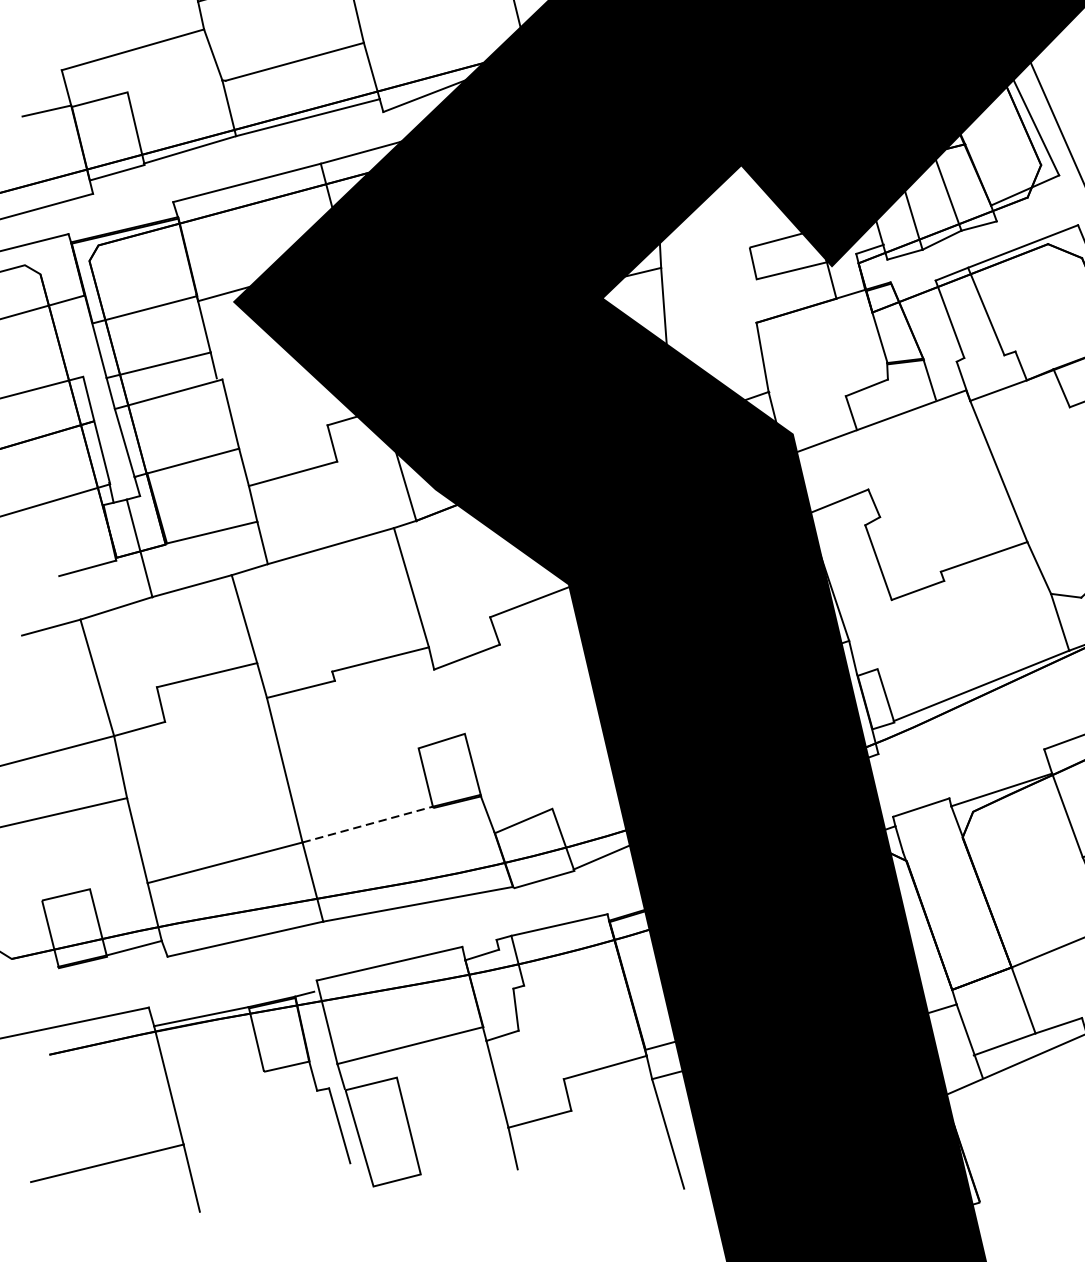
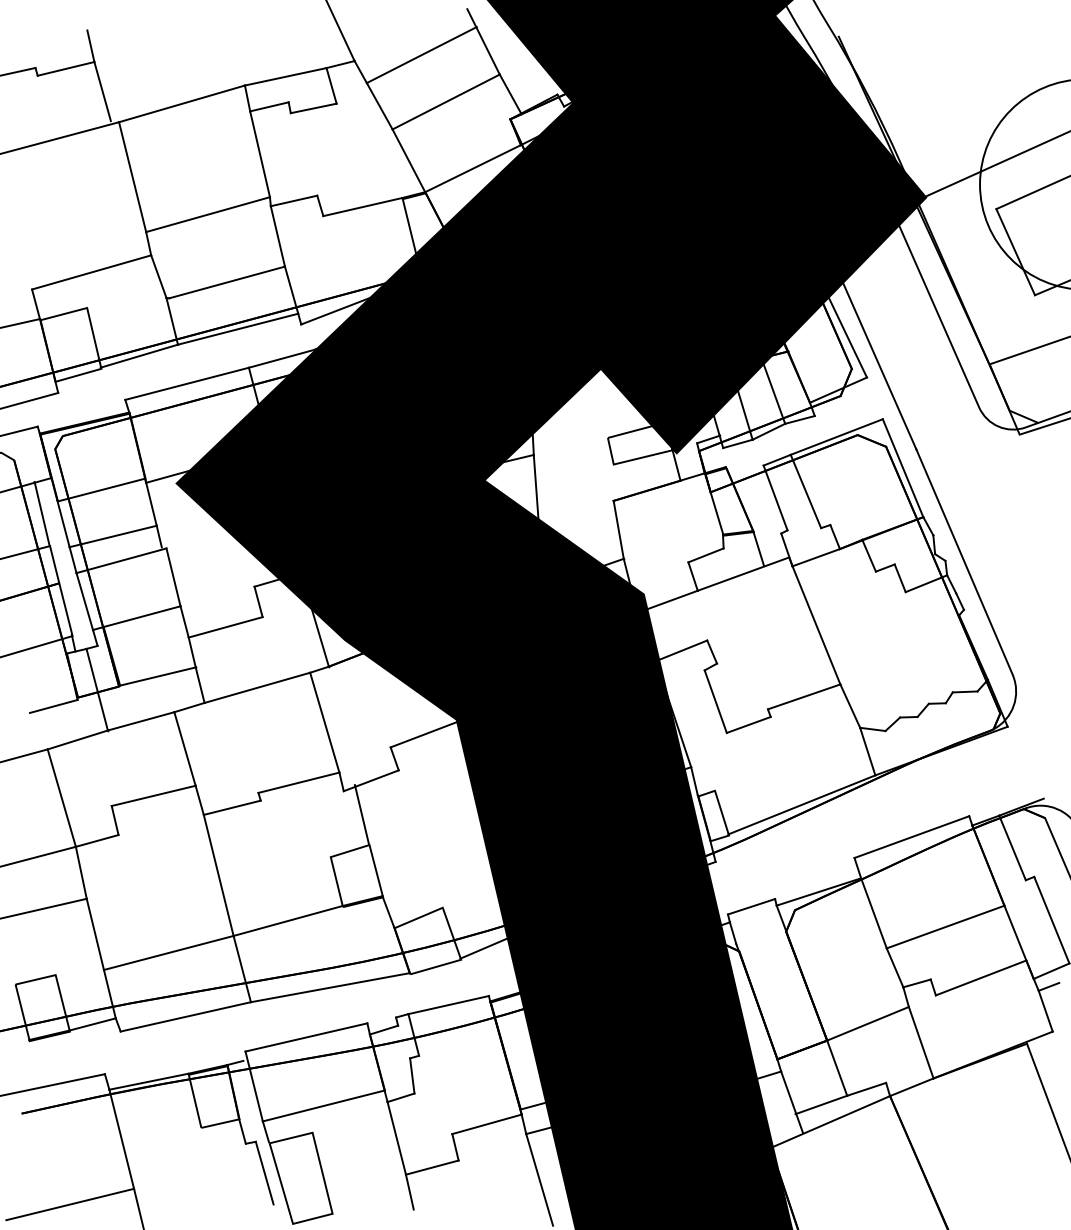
line: (73, 336) -> (41, 512), added
line: (455, 697) -> (361, 814), added
line: (368, 824) -> (288, 920), dashed -> solid

